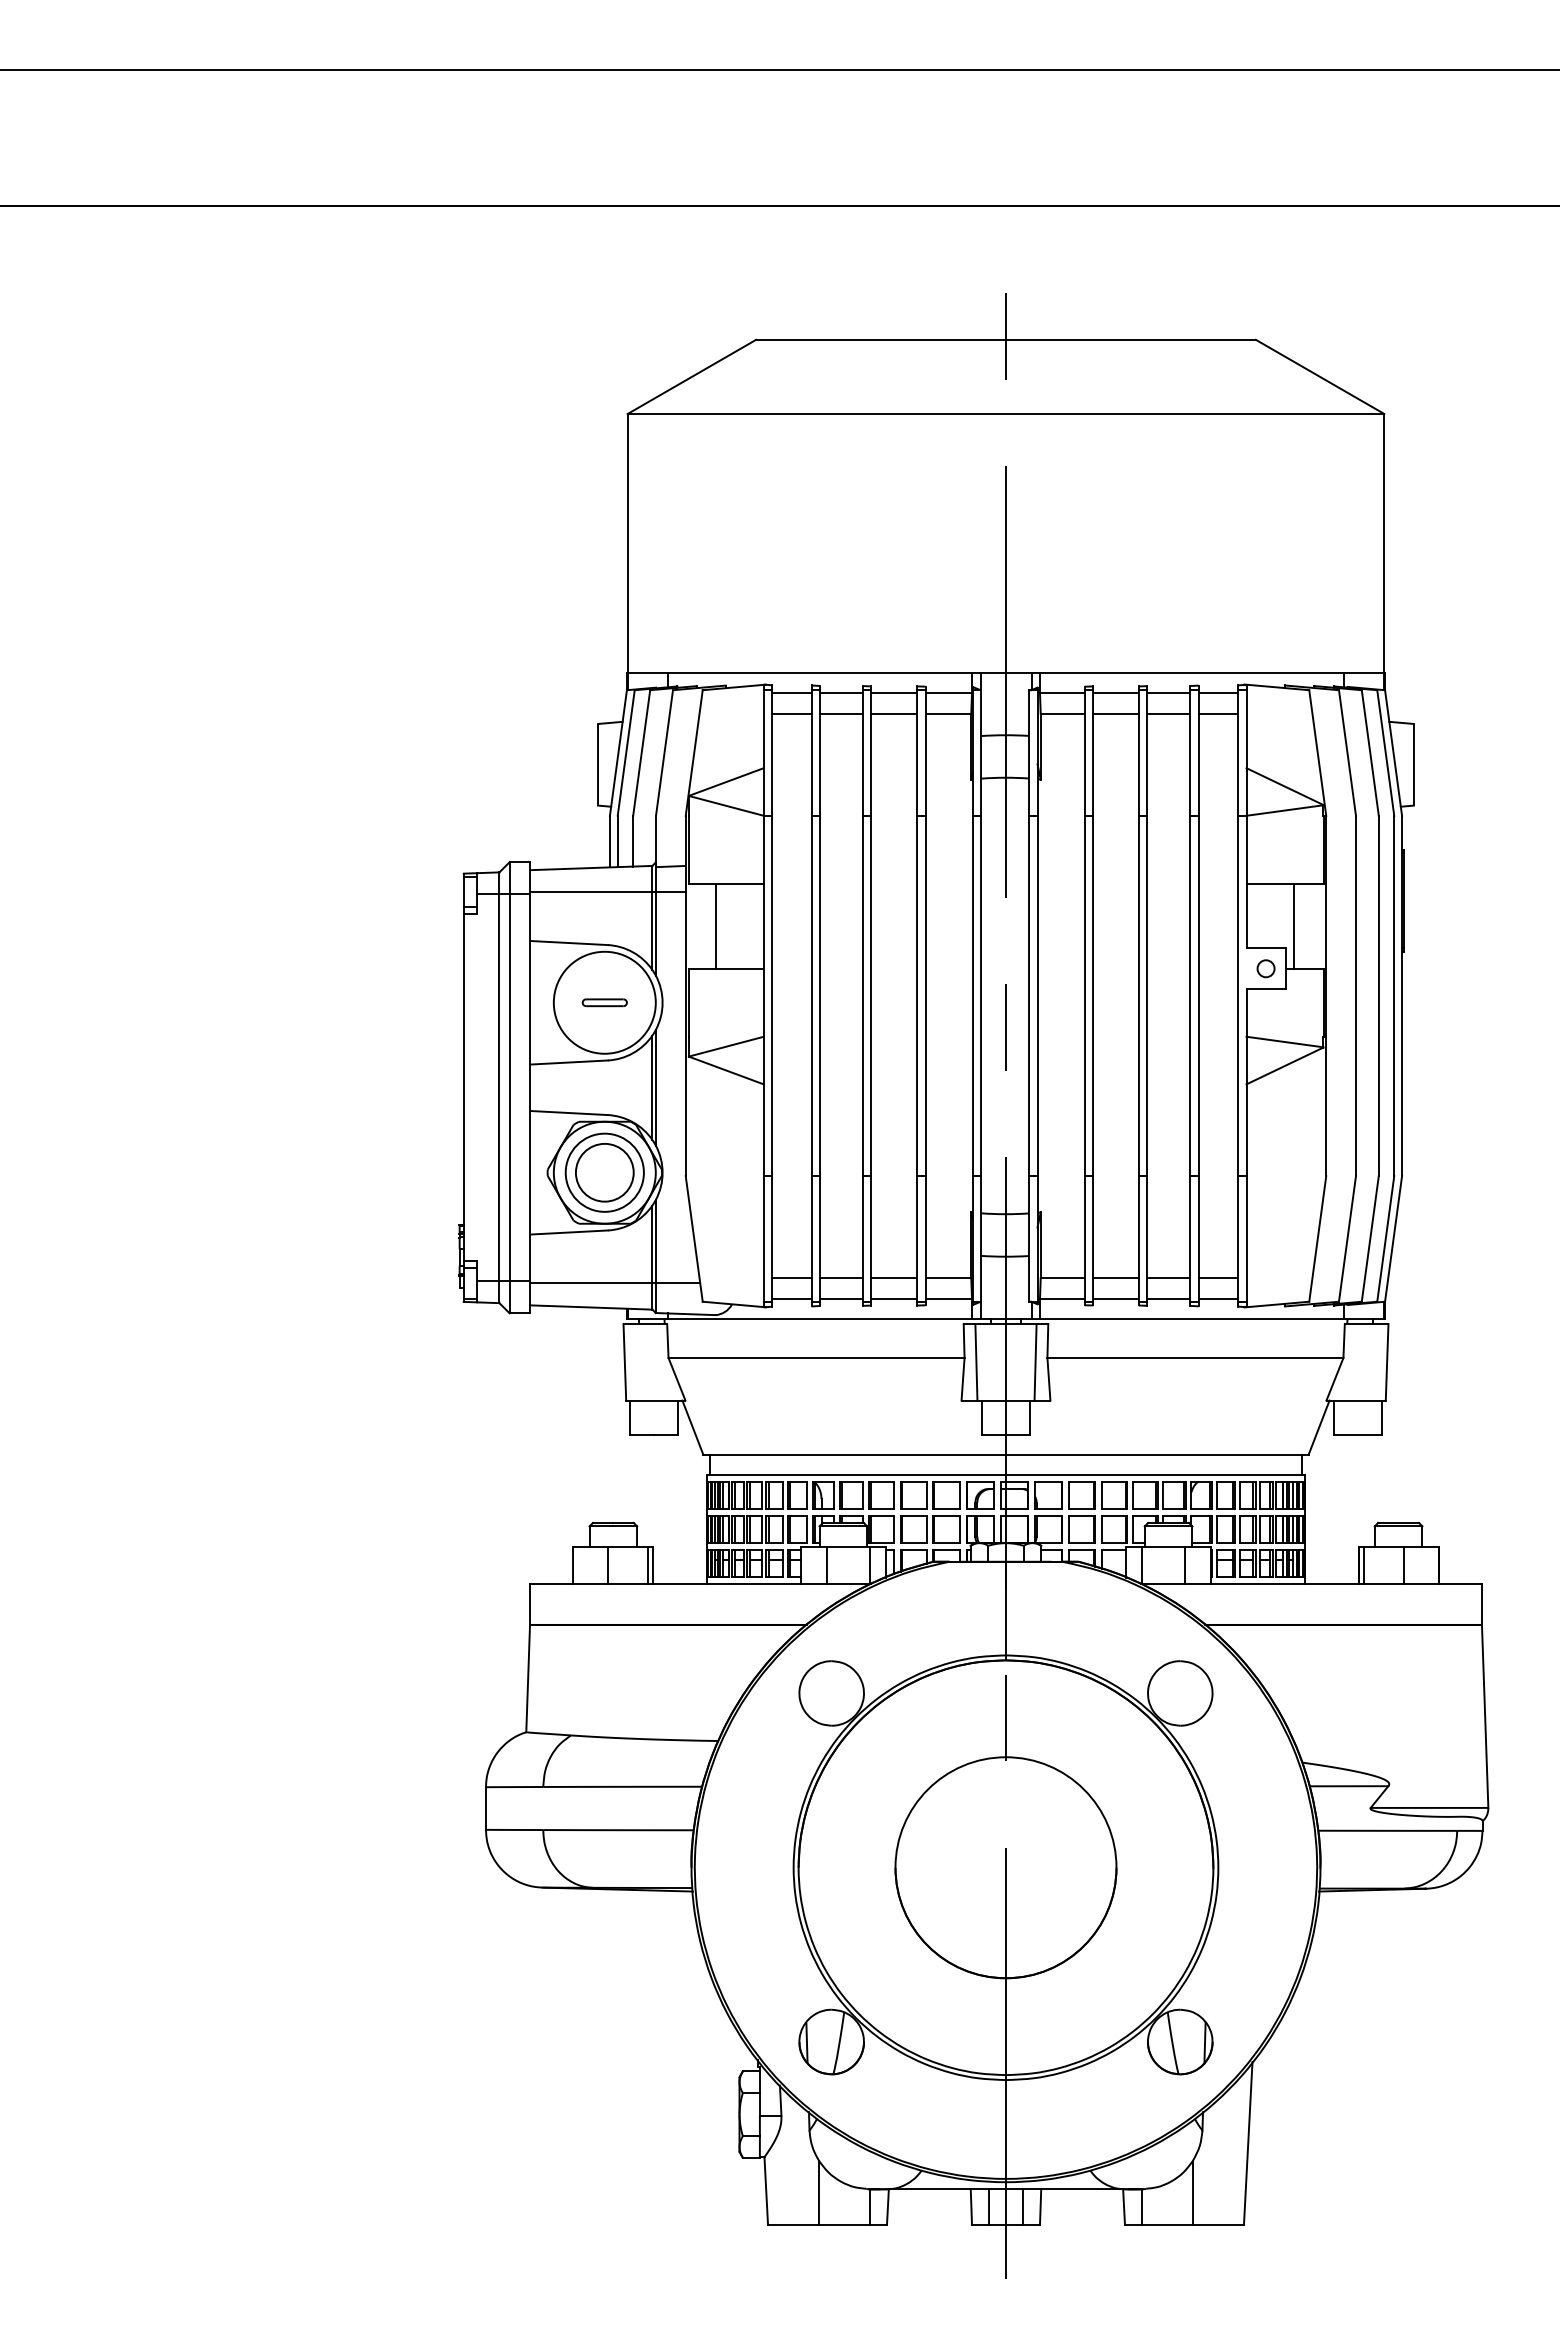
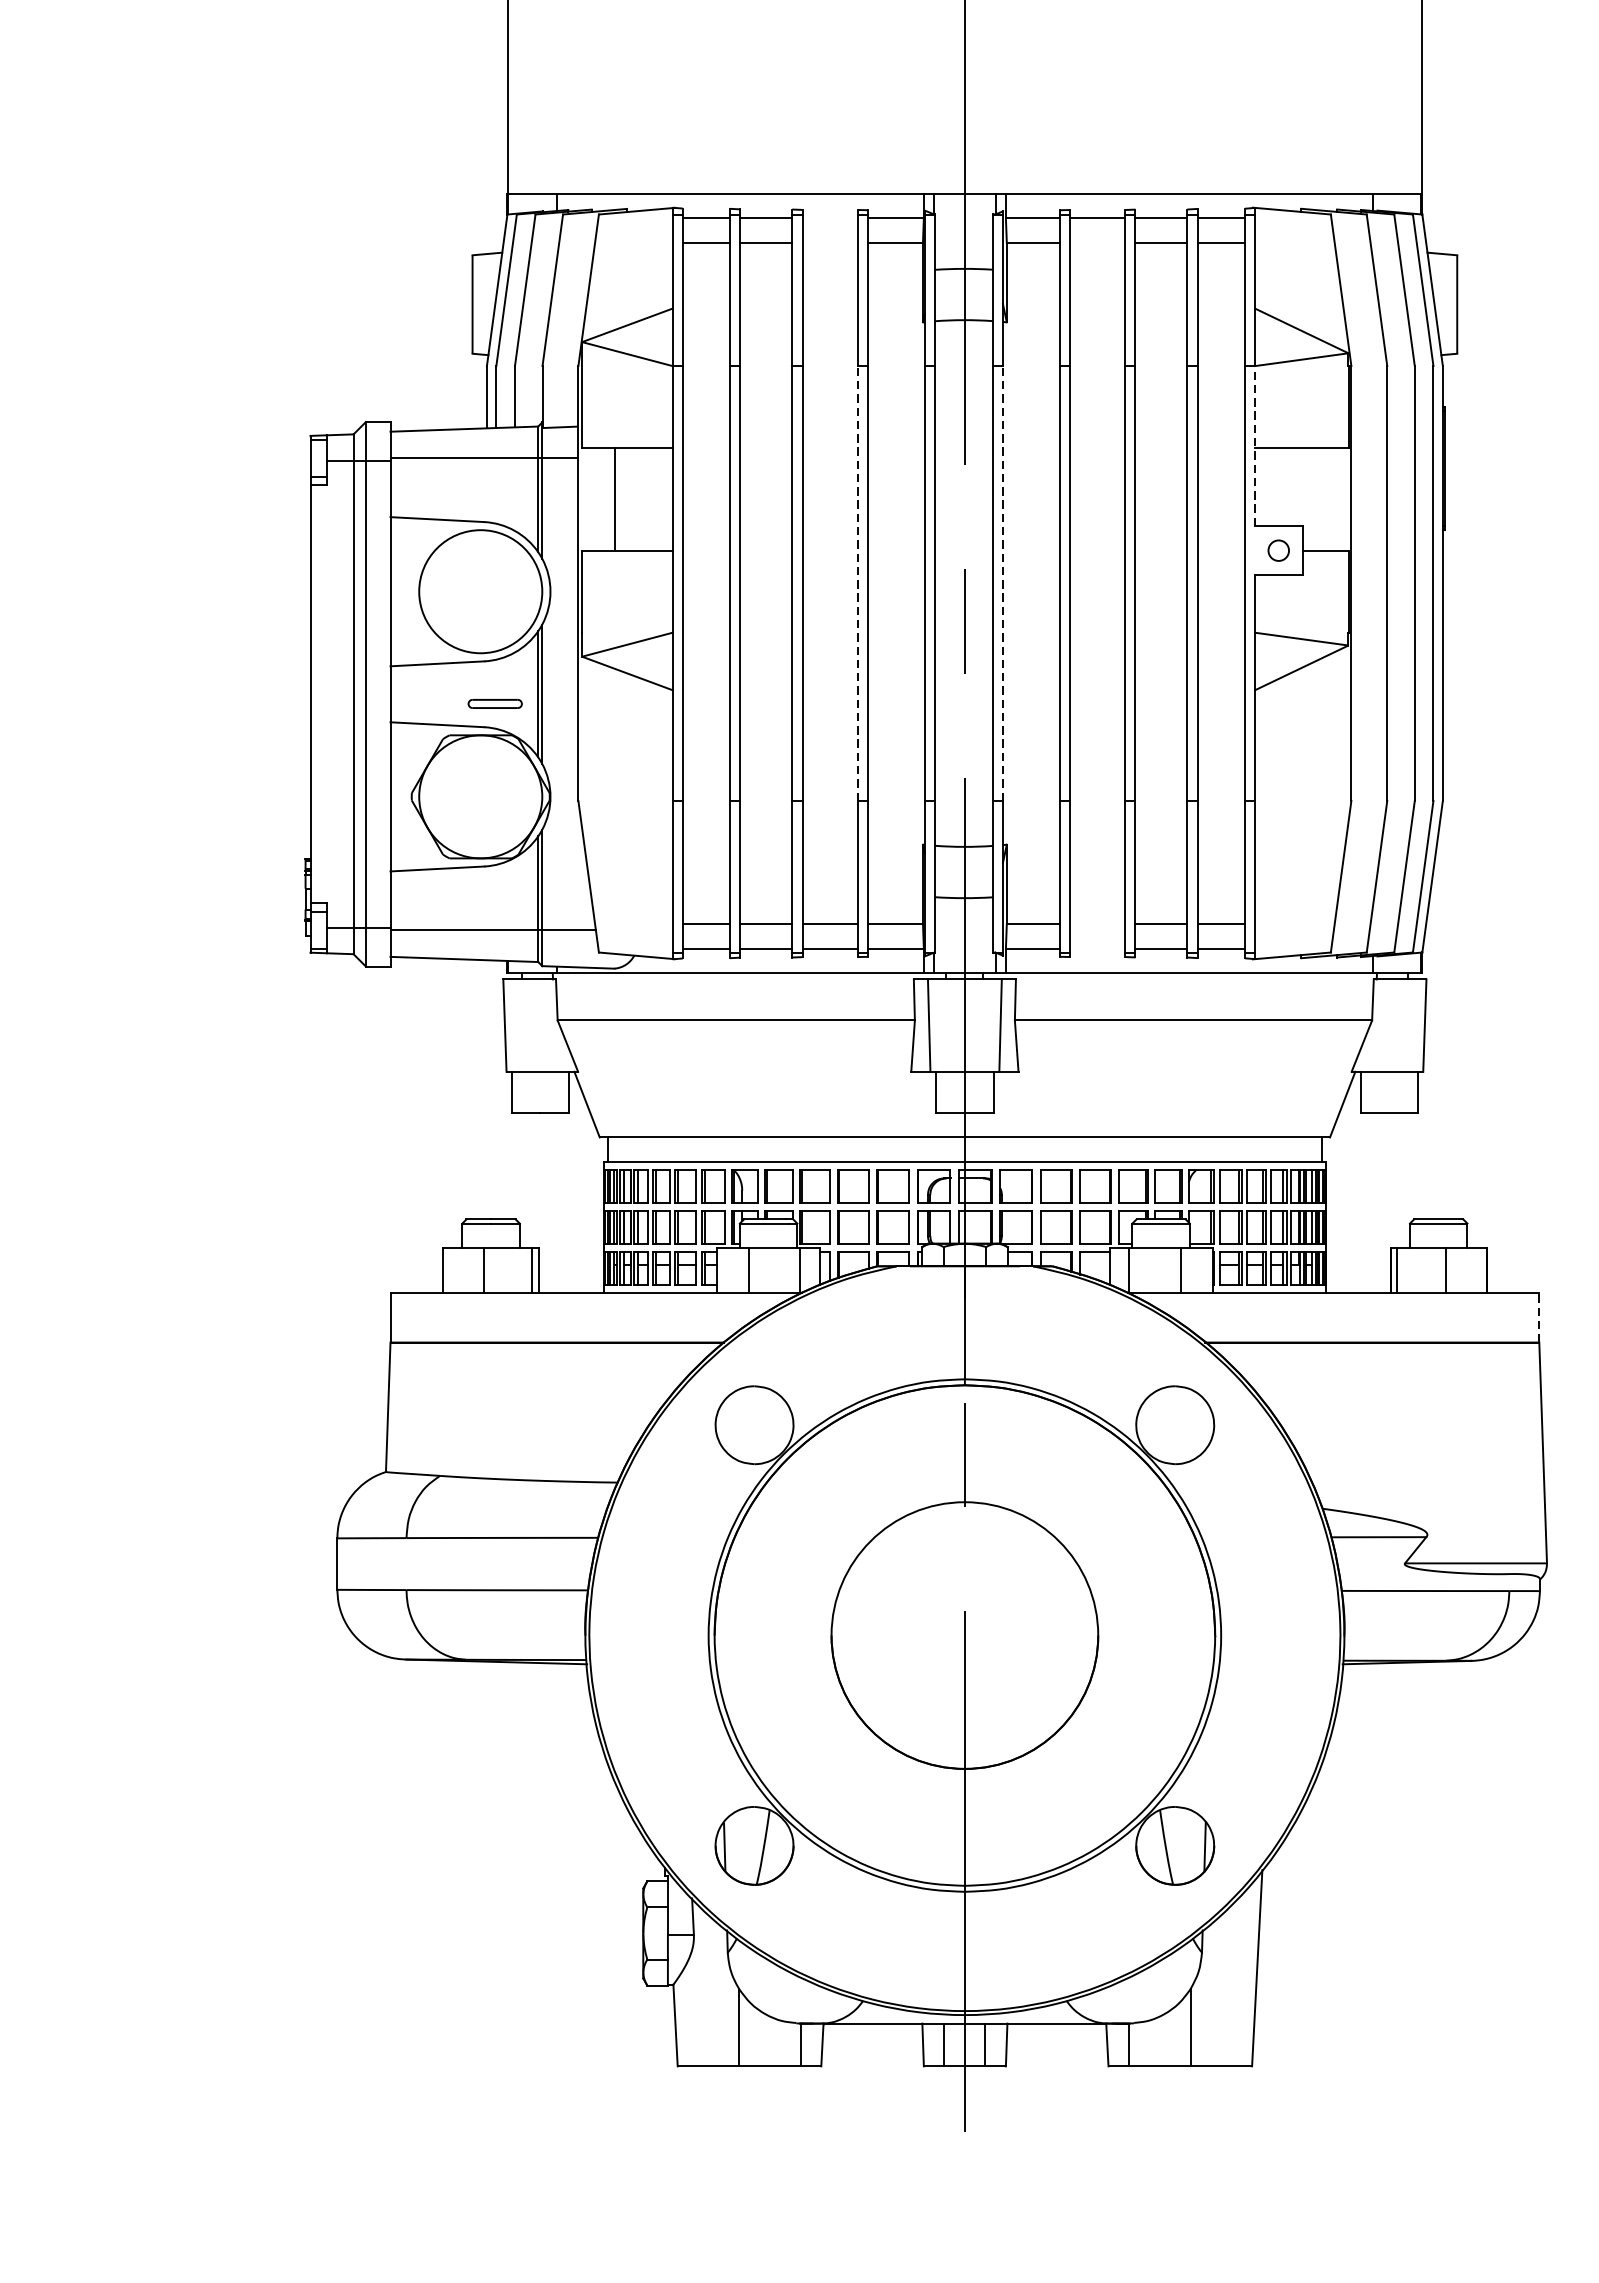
line: (894, 693) -> (830, 218), removed
line: (894, 713) -> (830, 242), removed
line: (1115, 713) -> (1097, 242), removed
line: (1246, 881) -> (1255, 445), solid -> dashed
line: (1294, 925) -> (1313, 498), removed
line: (917, 995) -> (858, 582), solid -> dashed
line: (1037, 995) -> (1002, 582), solid -> dashed
part: (604, 1002) -> (494, 703), moved
part: (604, 1172) -> (480, 796), removed
line: (1115, 1278) -> (1097, 924), removed
line: (1115, 1298) -> (1097, 948), removed
line: (1481, 1604) -> (1538, 1317), solid -> dashed

